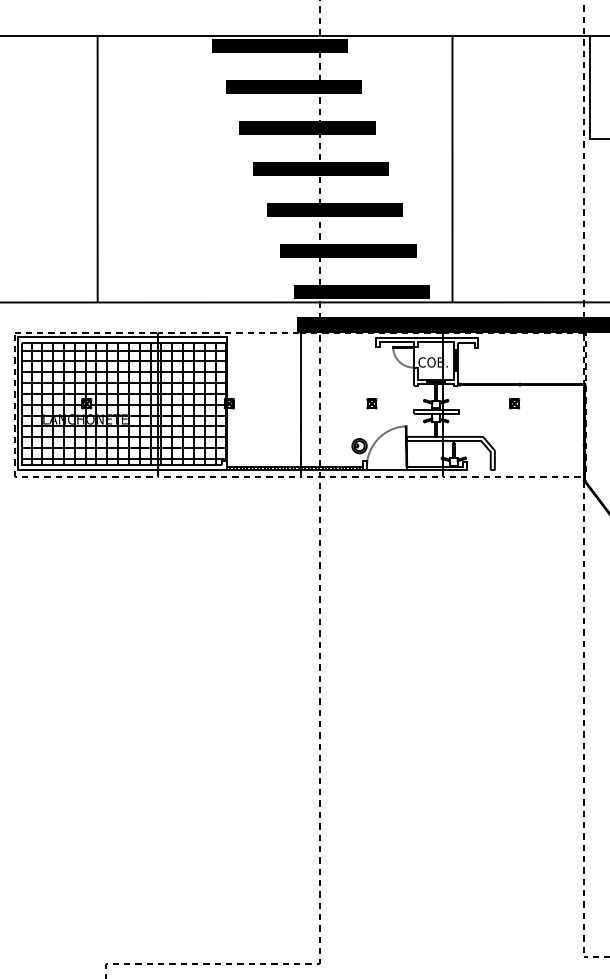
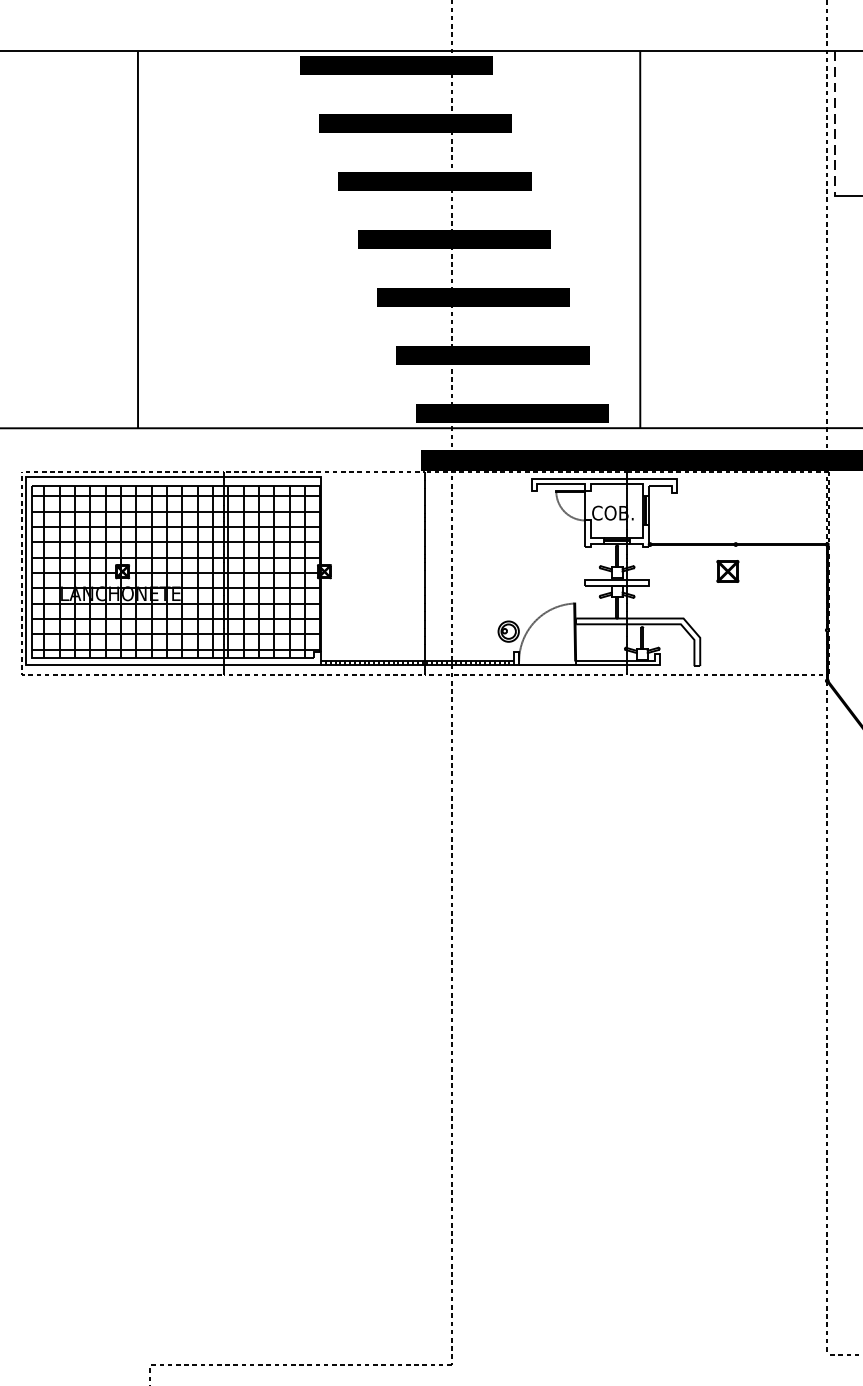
line: (590, 87) -> (835, 123), solid -> dashed
part: (371, 403) -> (525, 571), removed
part: (514, 403) -> (728, 571), size x1.6

